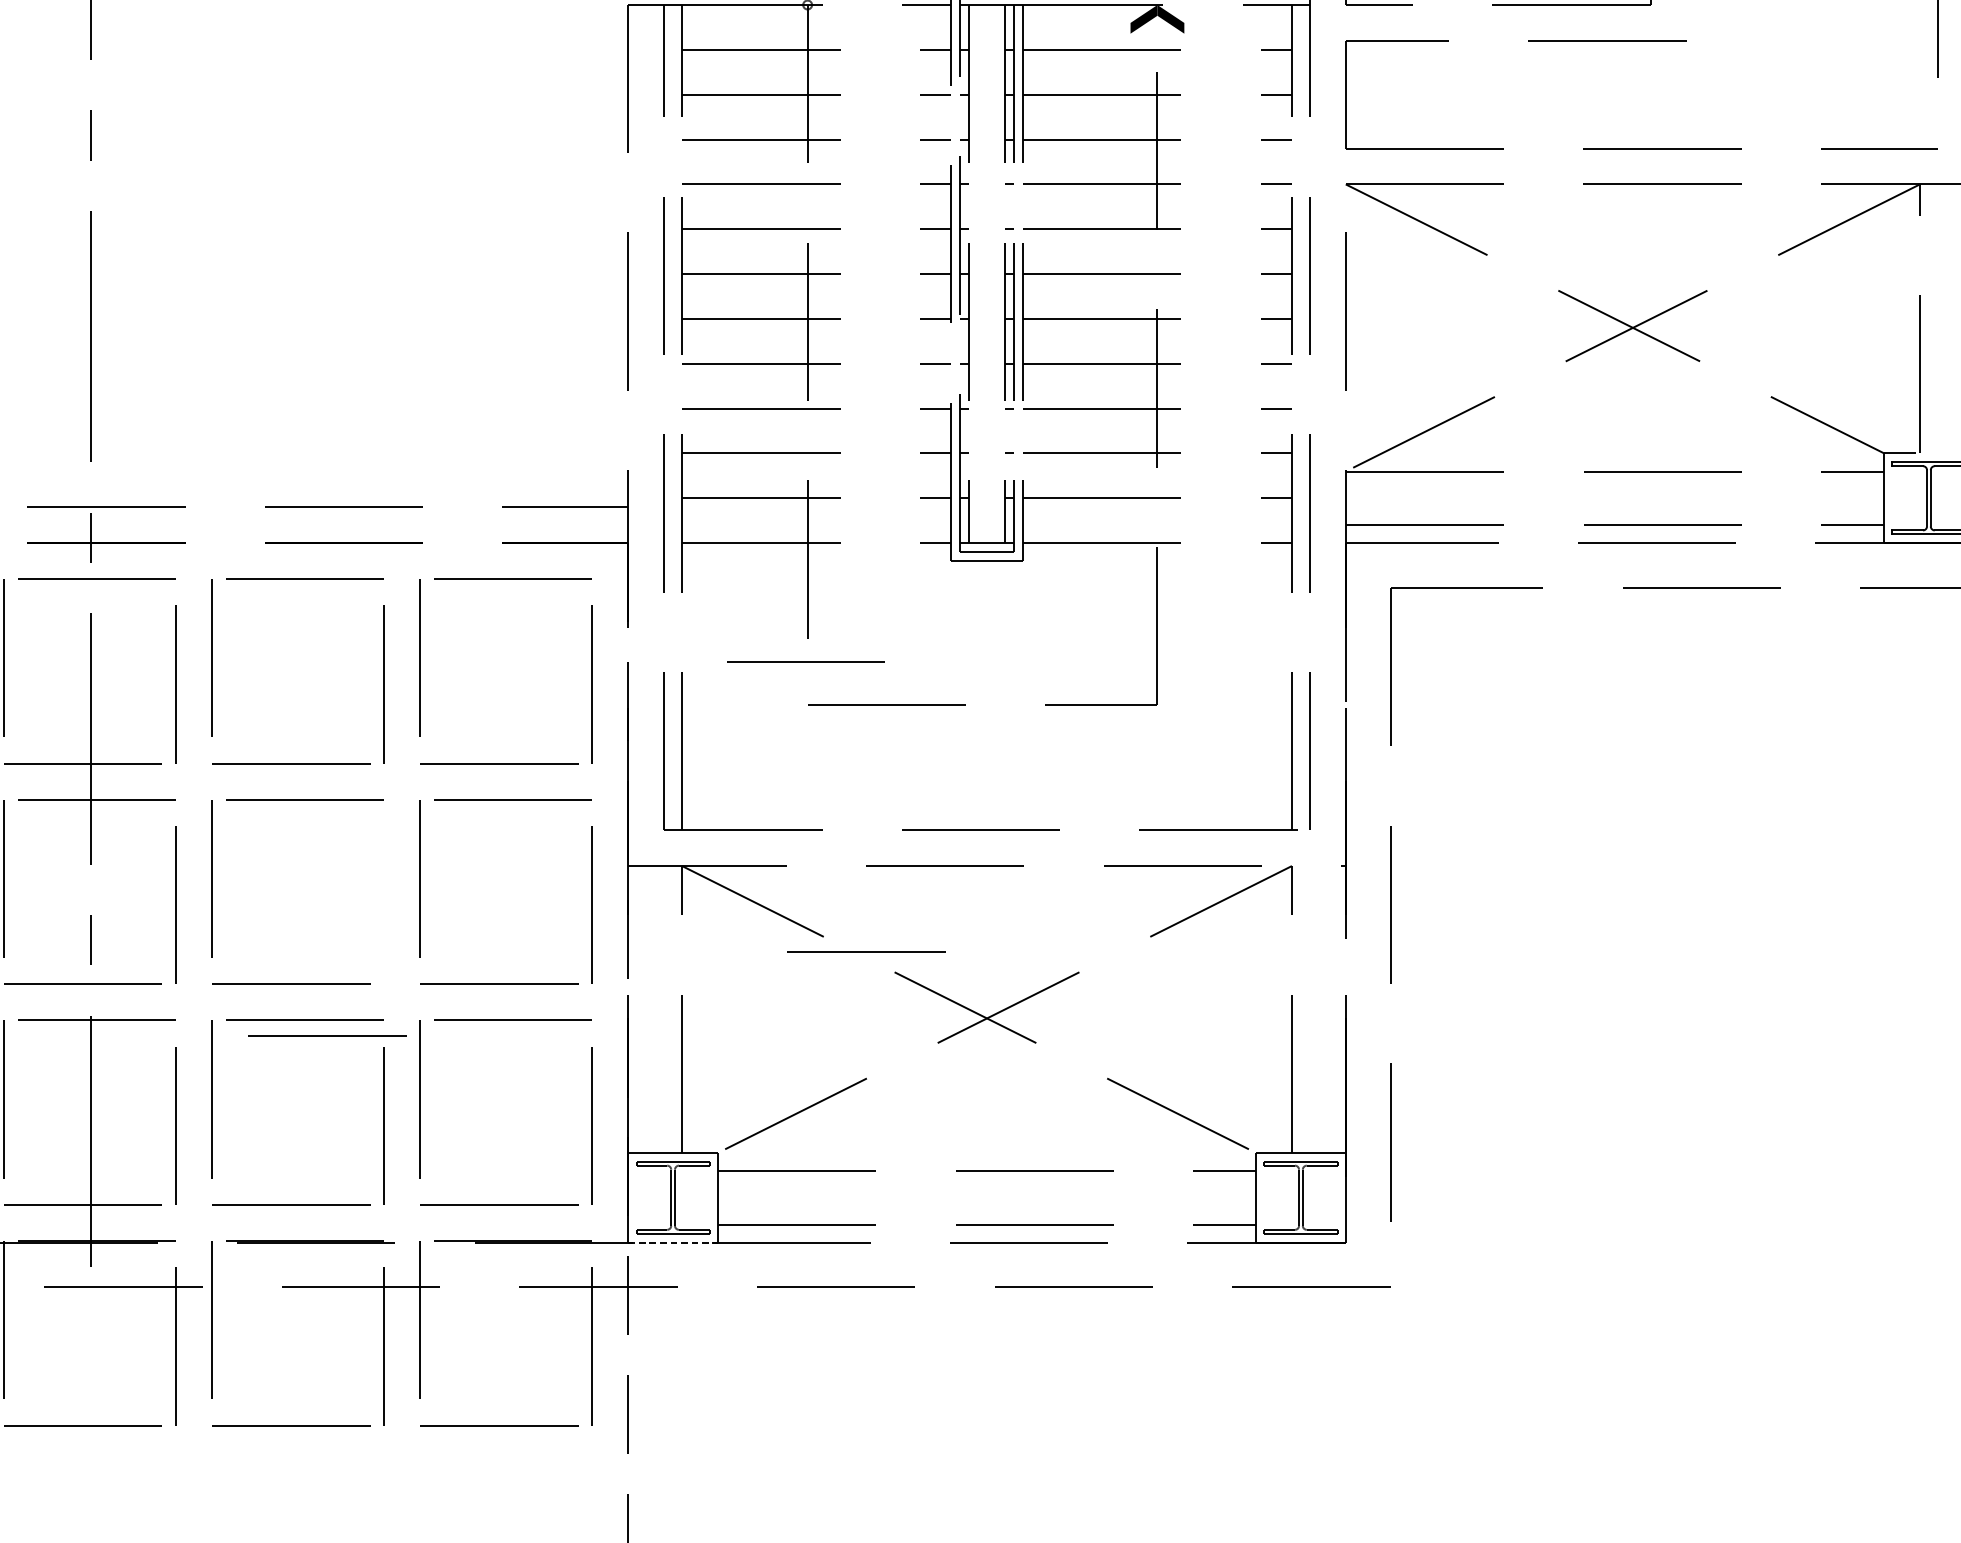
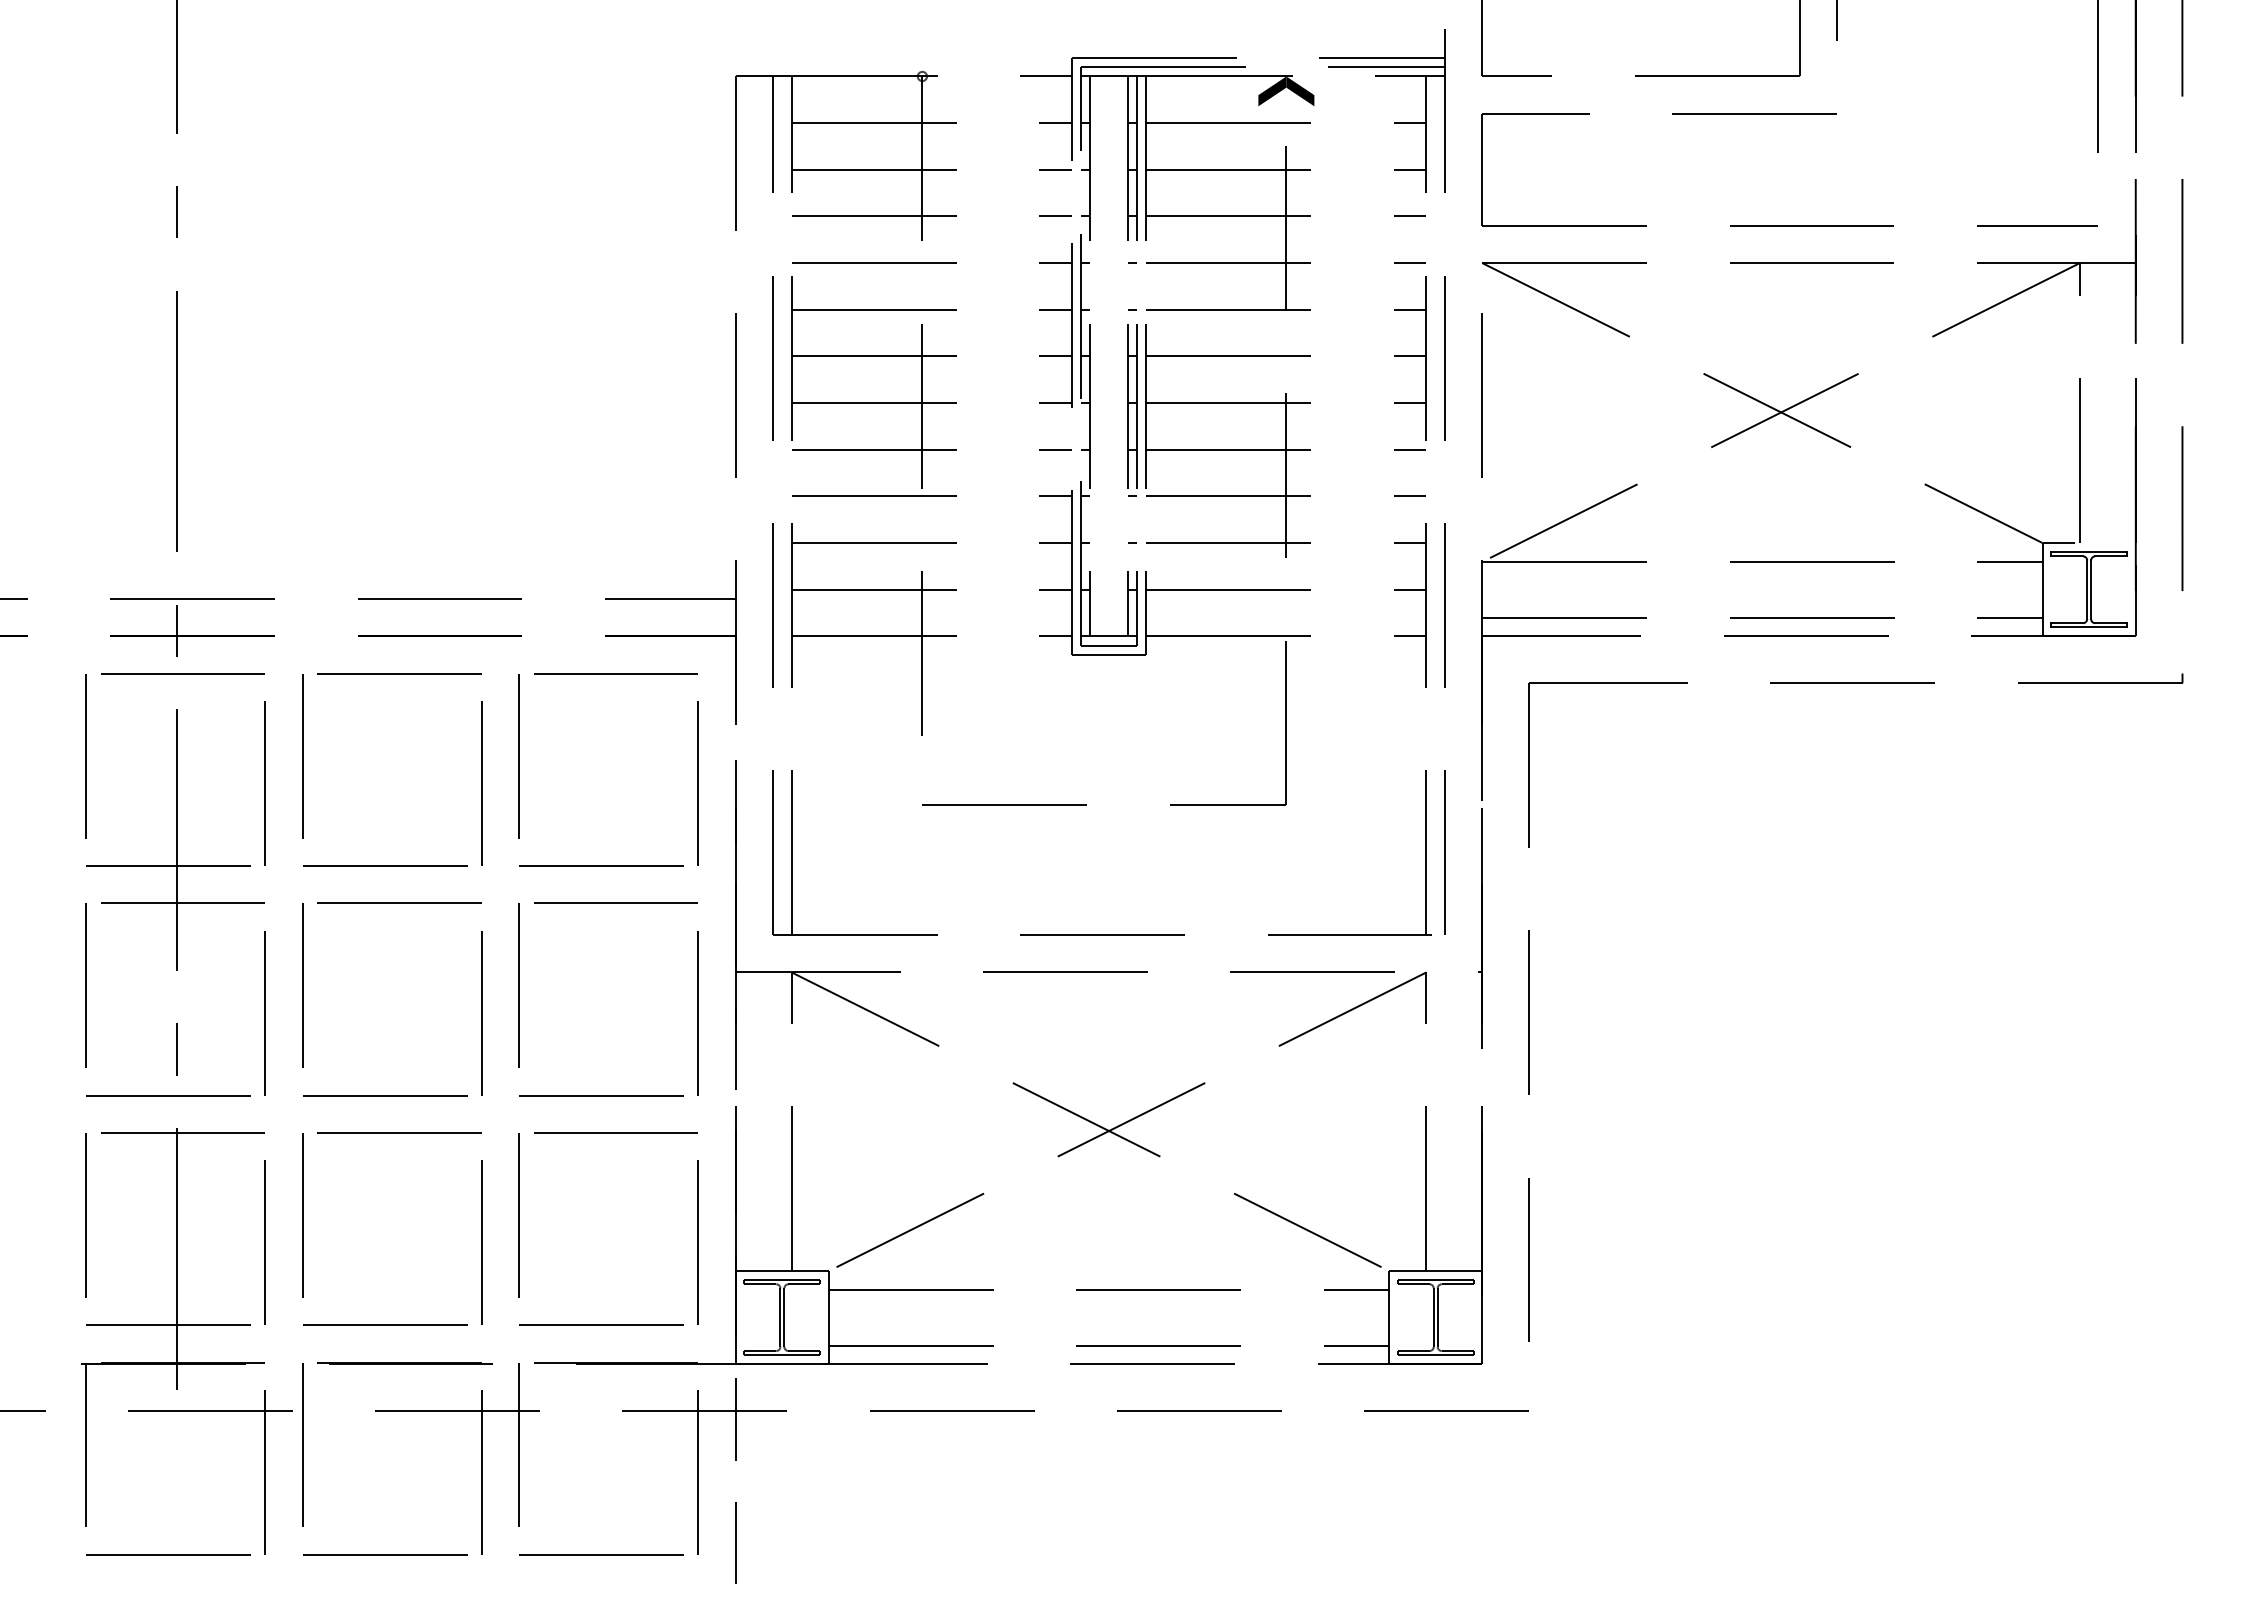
line: (805, 661) -> (920, 759), removed
line: (383, 905) -> (481, 1013), added
line: (866, 951) -> (983, 1061), removed
line: (327, 1036) -> (422, 1149), removed
line: (673, 1242) -> (782, 1364), dashed -> solid

